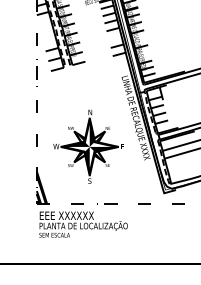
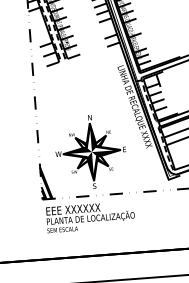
part: (88, 146) -> (90, 151), moved

